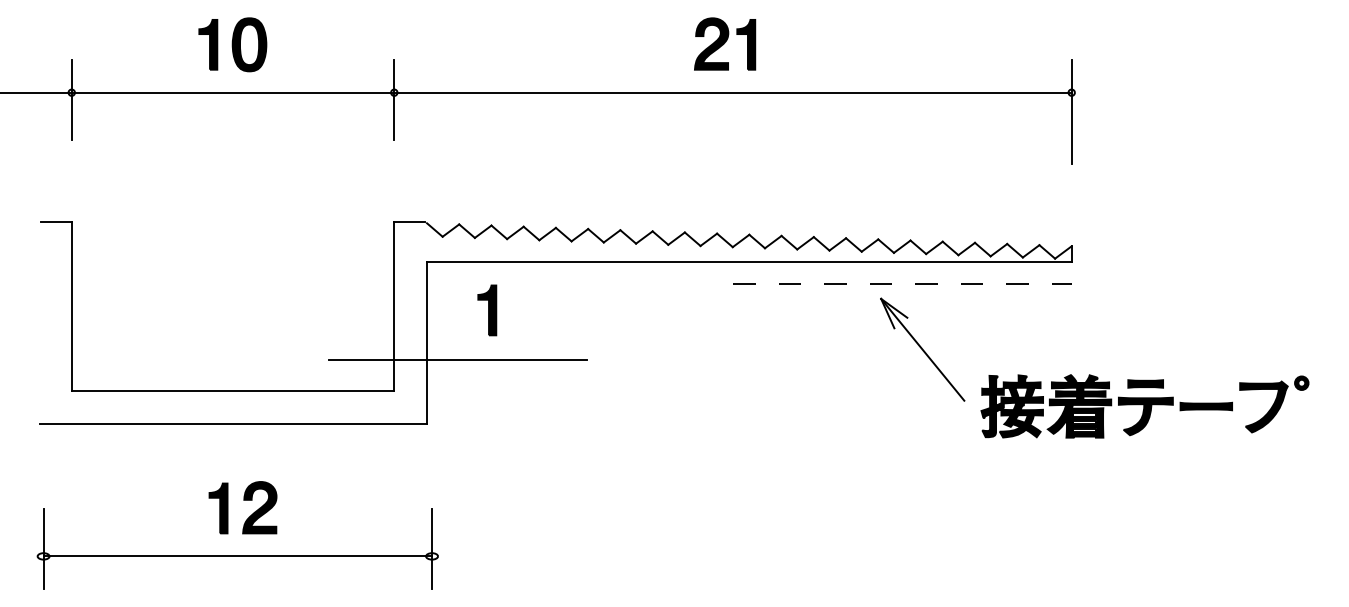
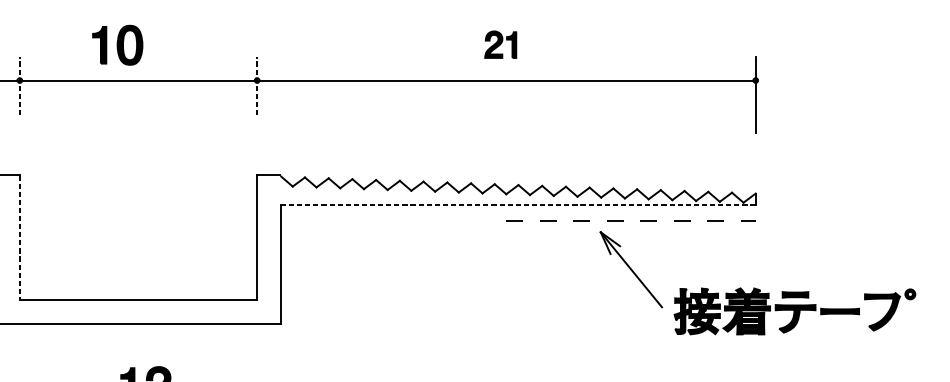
part: (725, 43) -> (500, 44), size x0.7
part: (232, 44) -> (117, 45), moved
line: (71, 100) -> (19, 86), solid -> dashed
line: (394, 100) -> (257, 86), solid -> dashed
line: (749, 262) -> (518, 205), solid -> dashed
line: (71, 306) -> (19, 237), solid -> dashed
part: (487, 310) -> (325, 240), removed
line: (458, 360) -> (304, 277), removed
part: (1091, 374) -> (755, 287), moved

